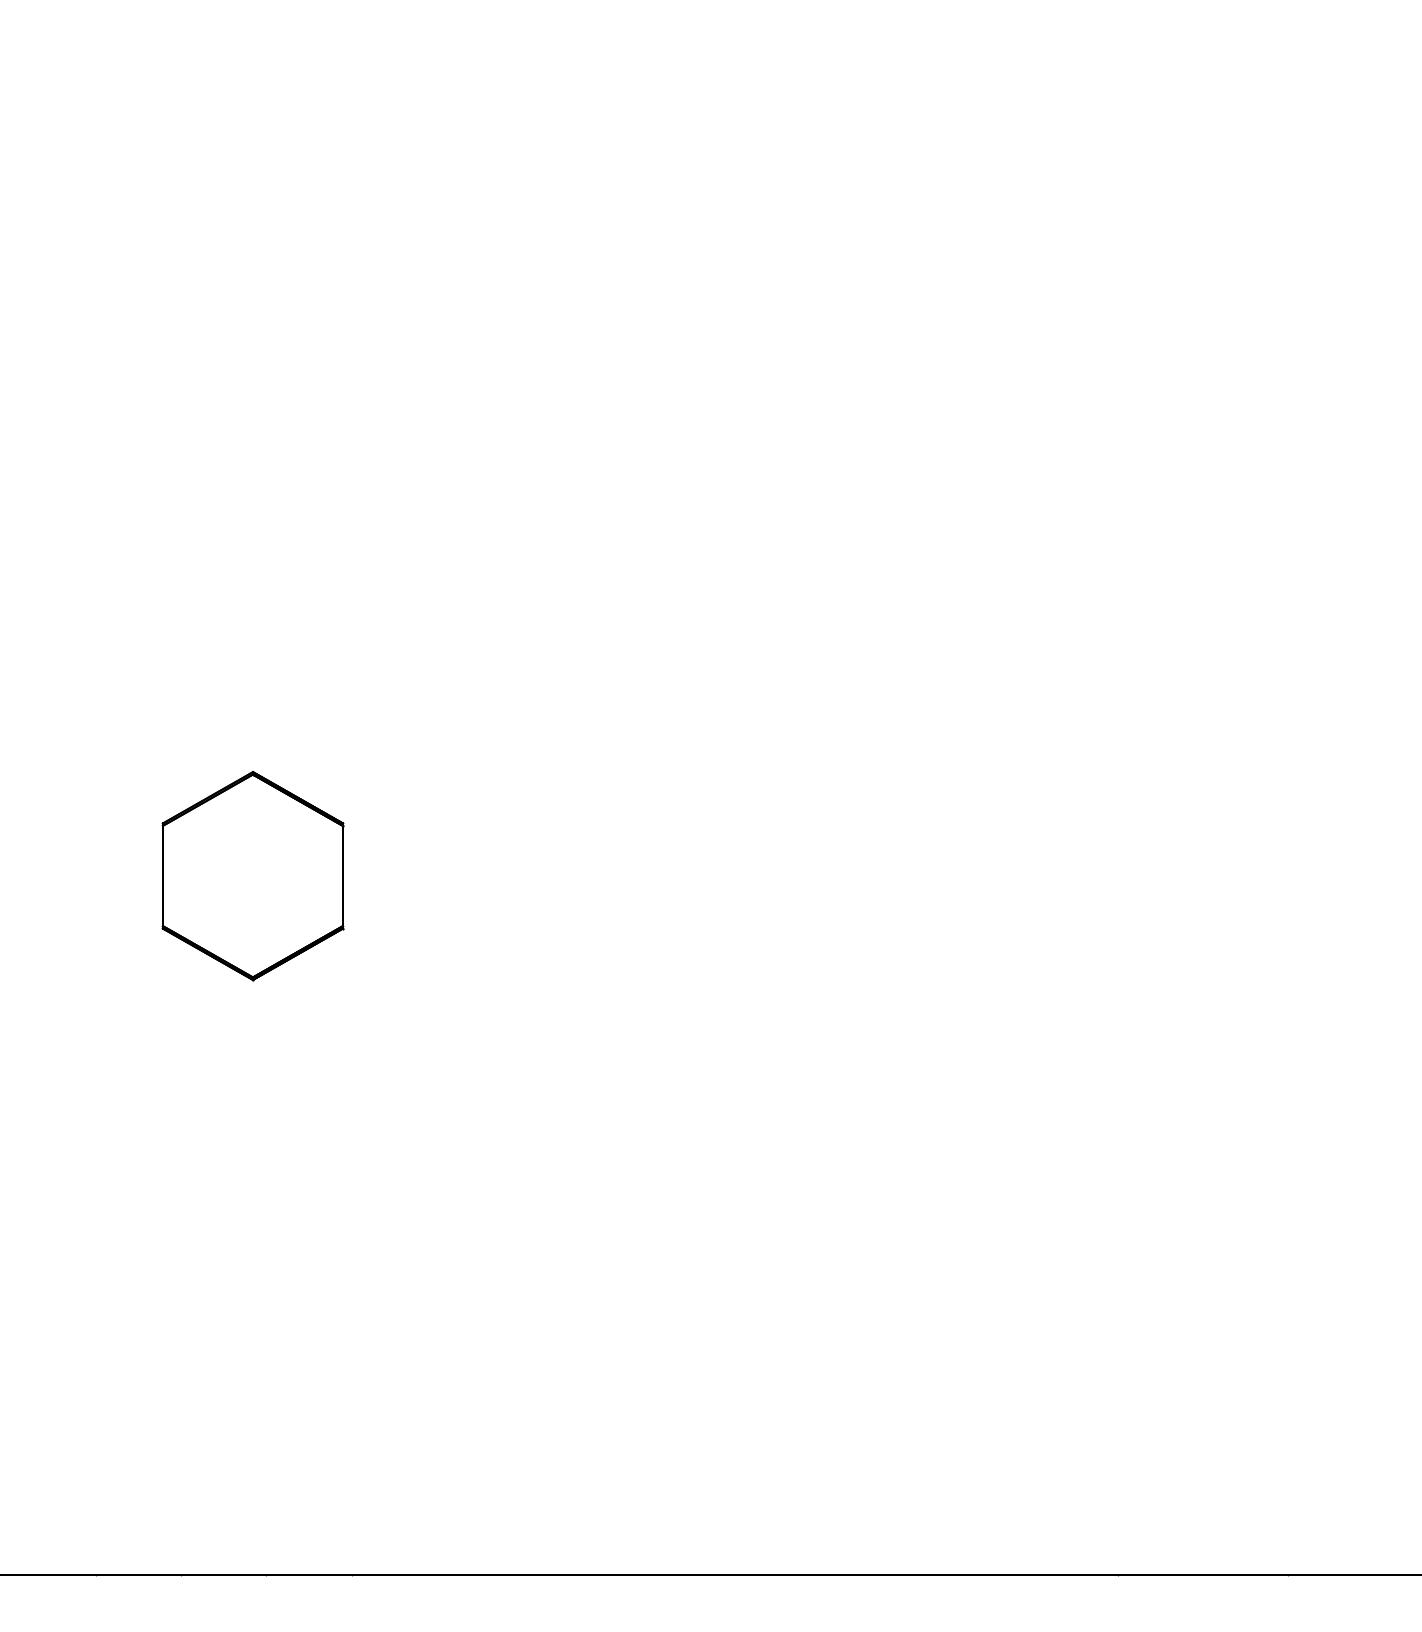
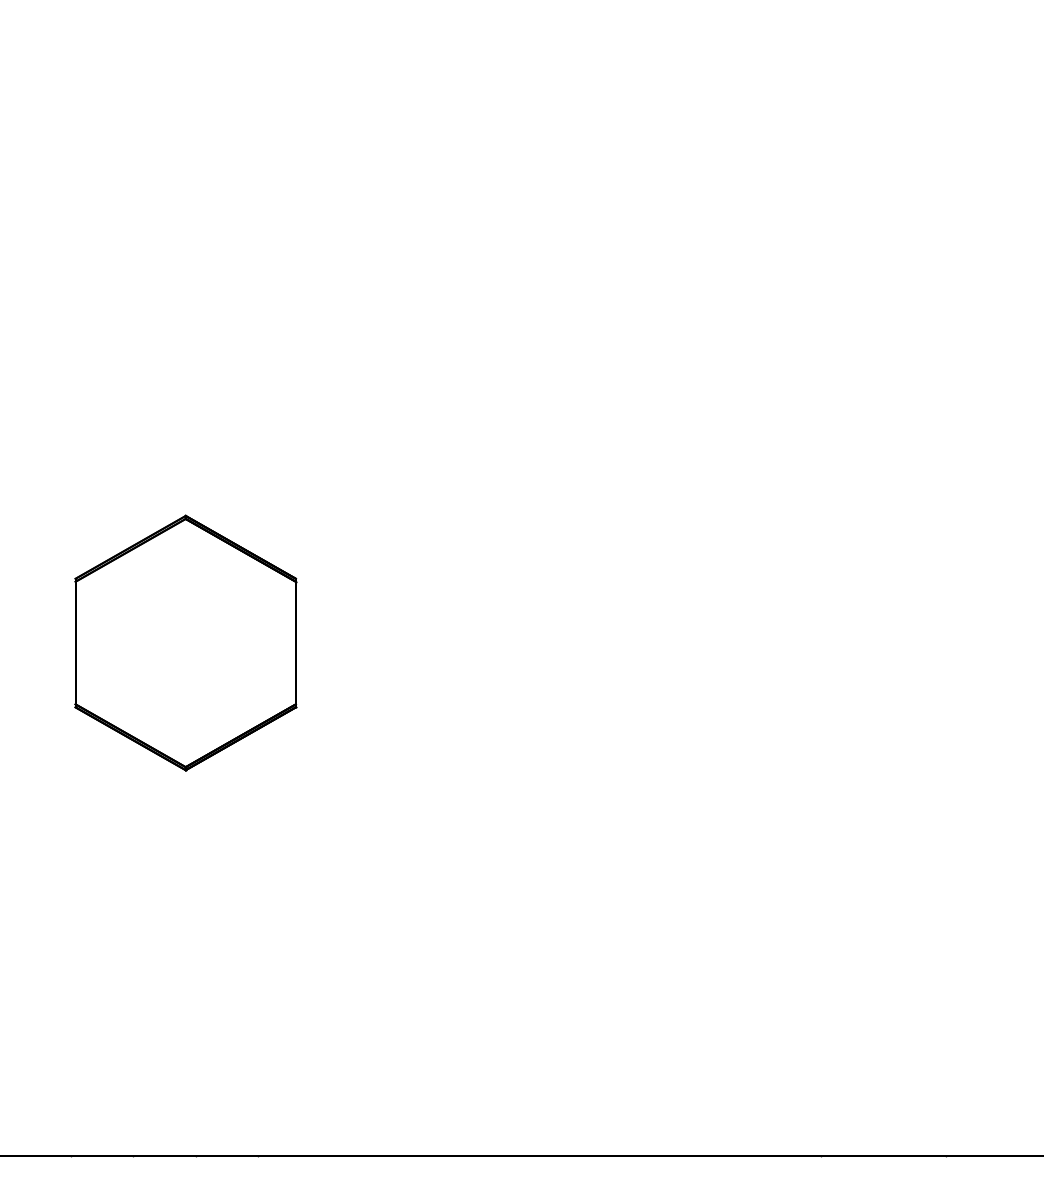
part: (252, 875) -> (185, 642), size x1.67

